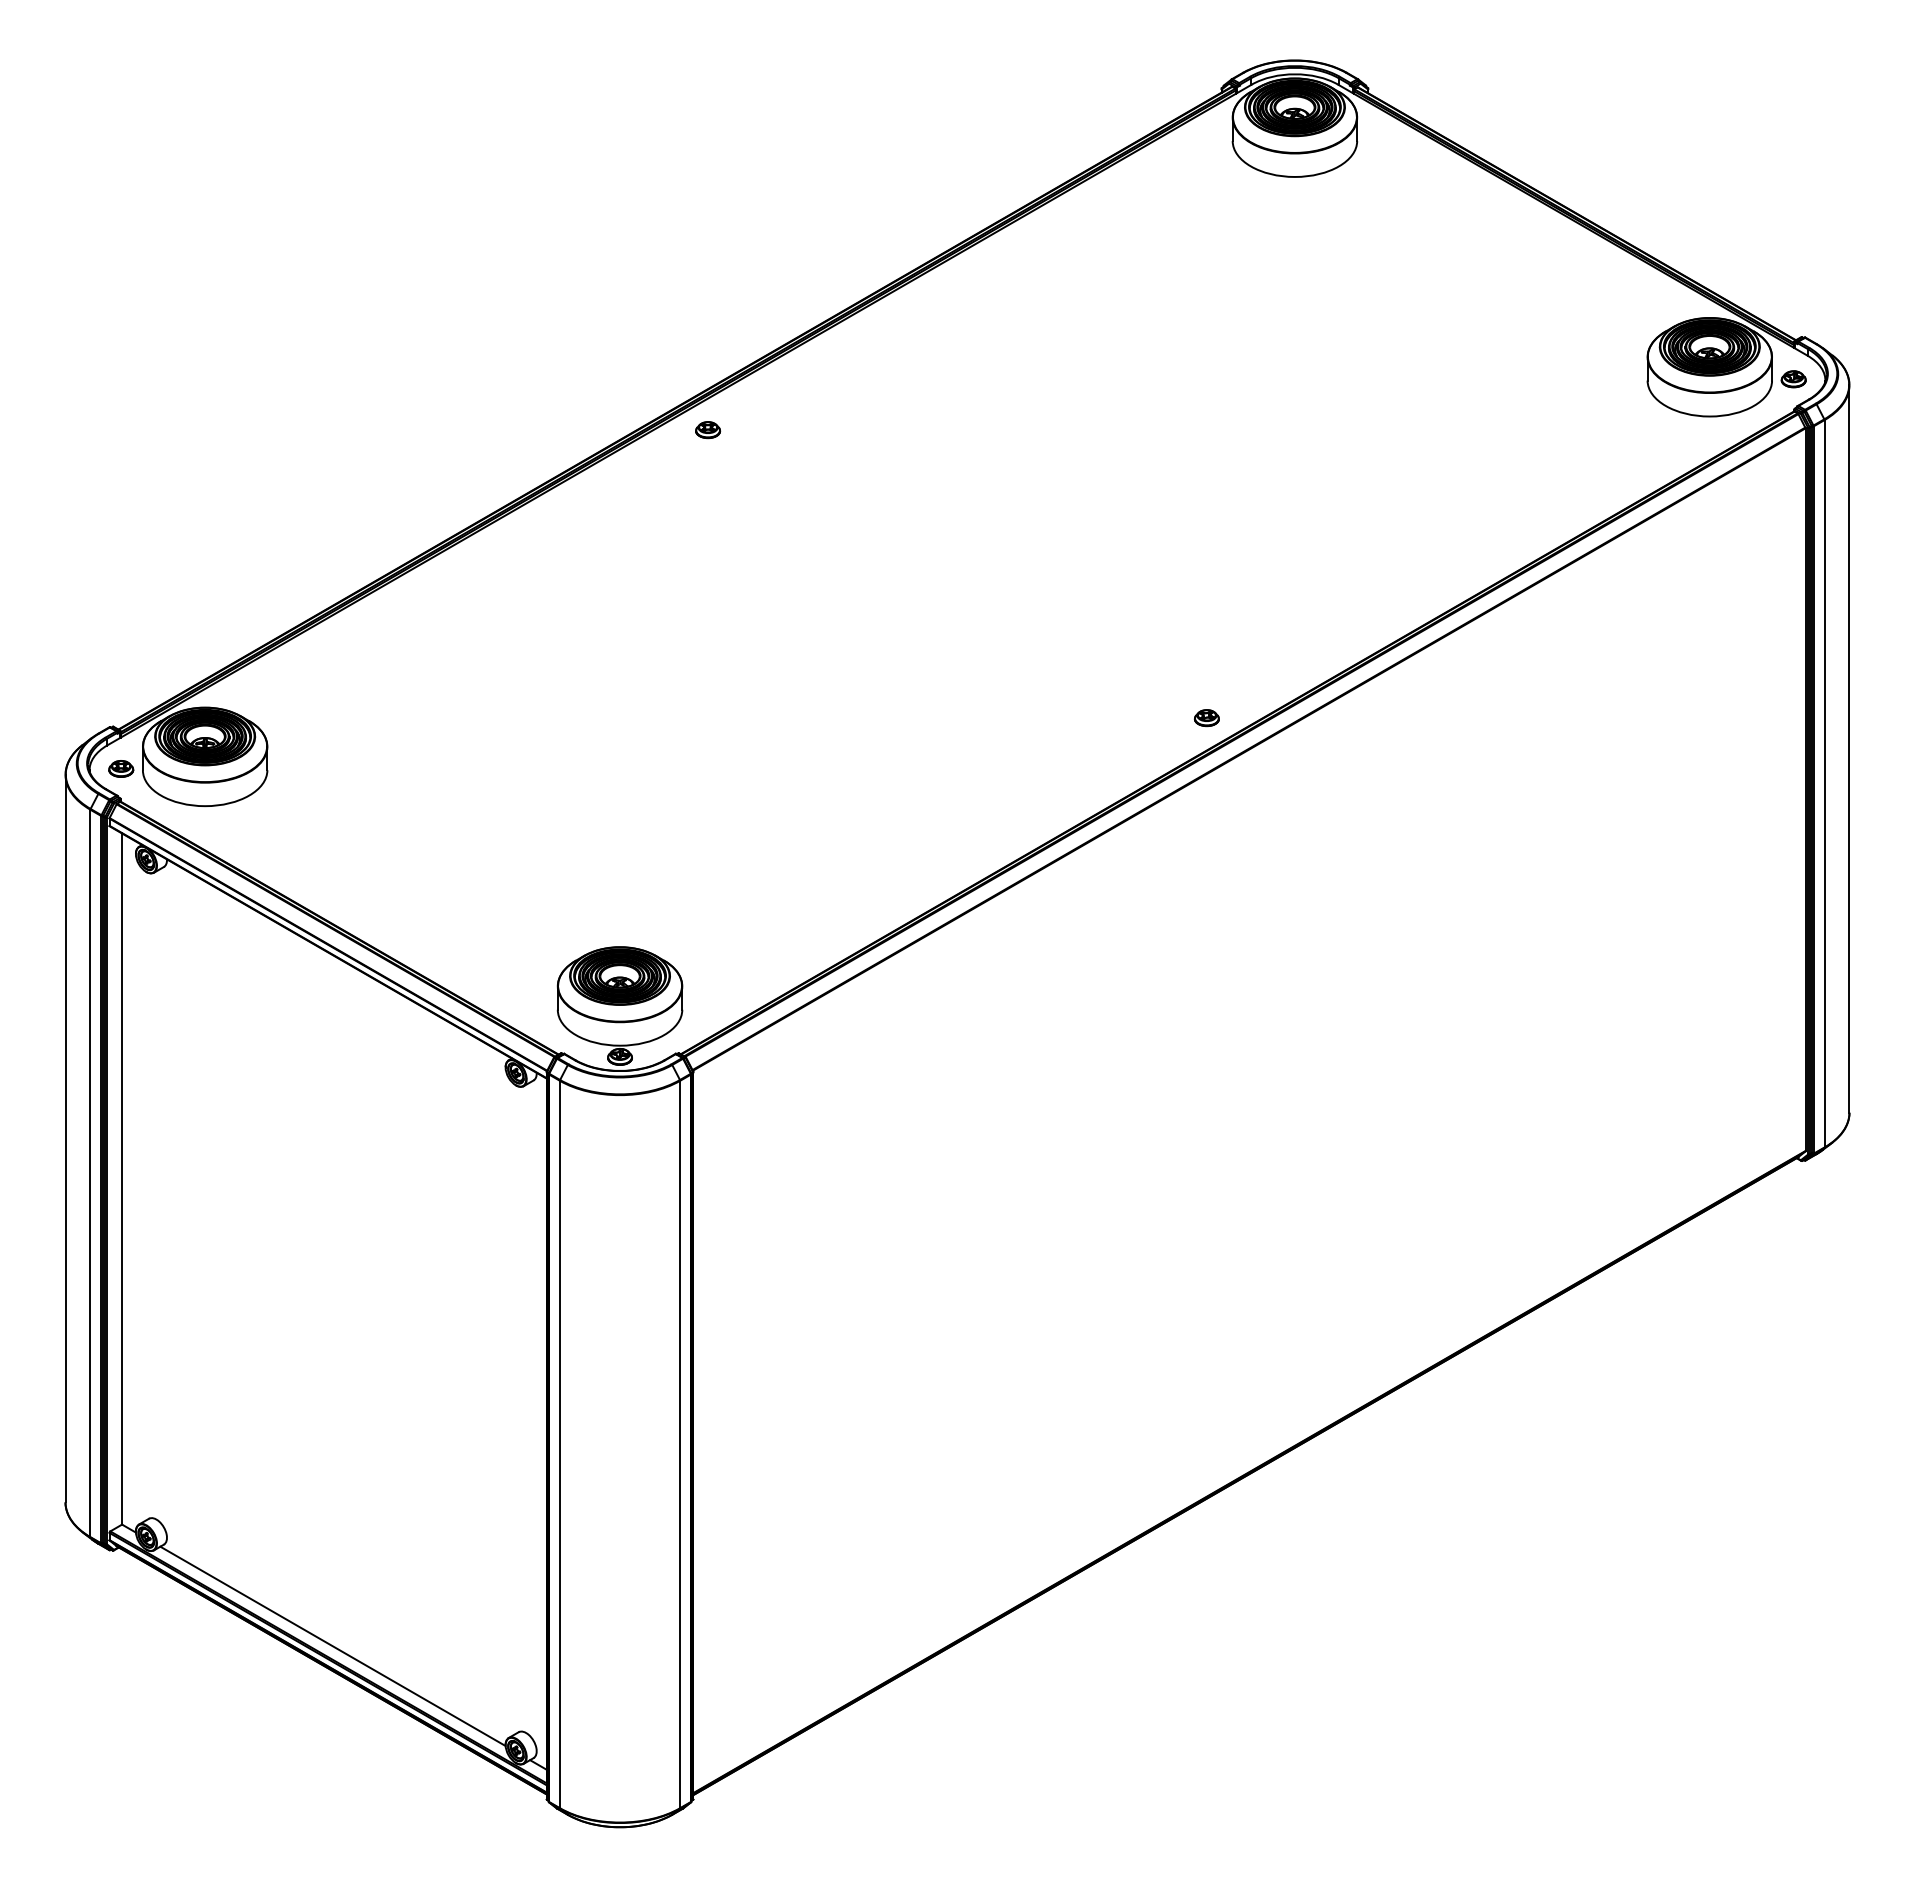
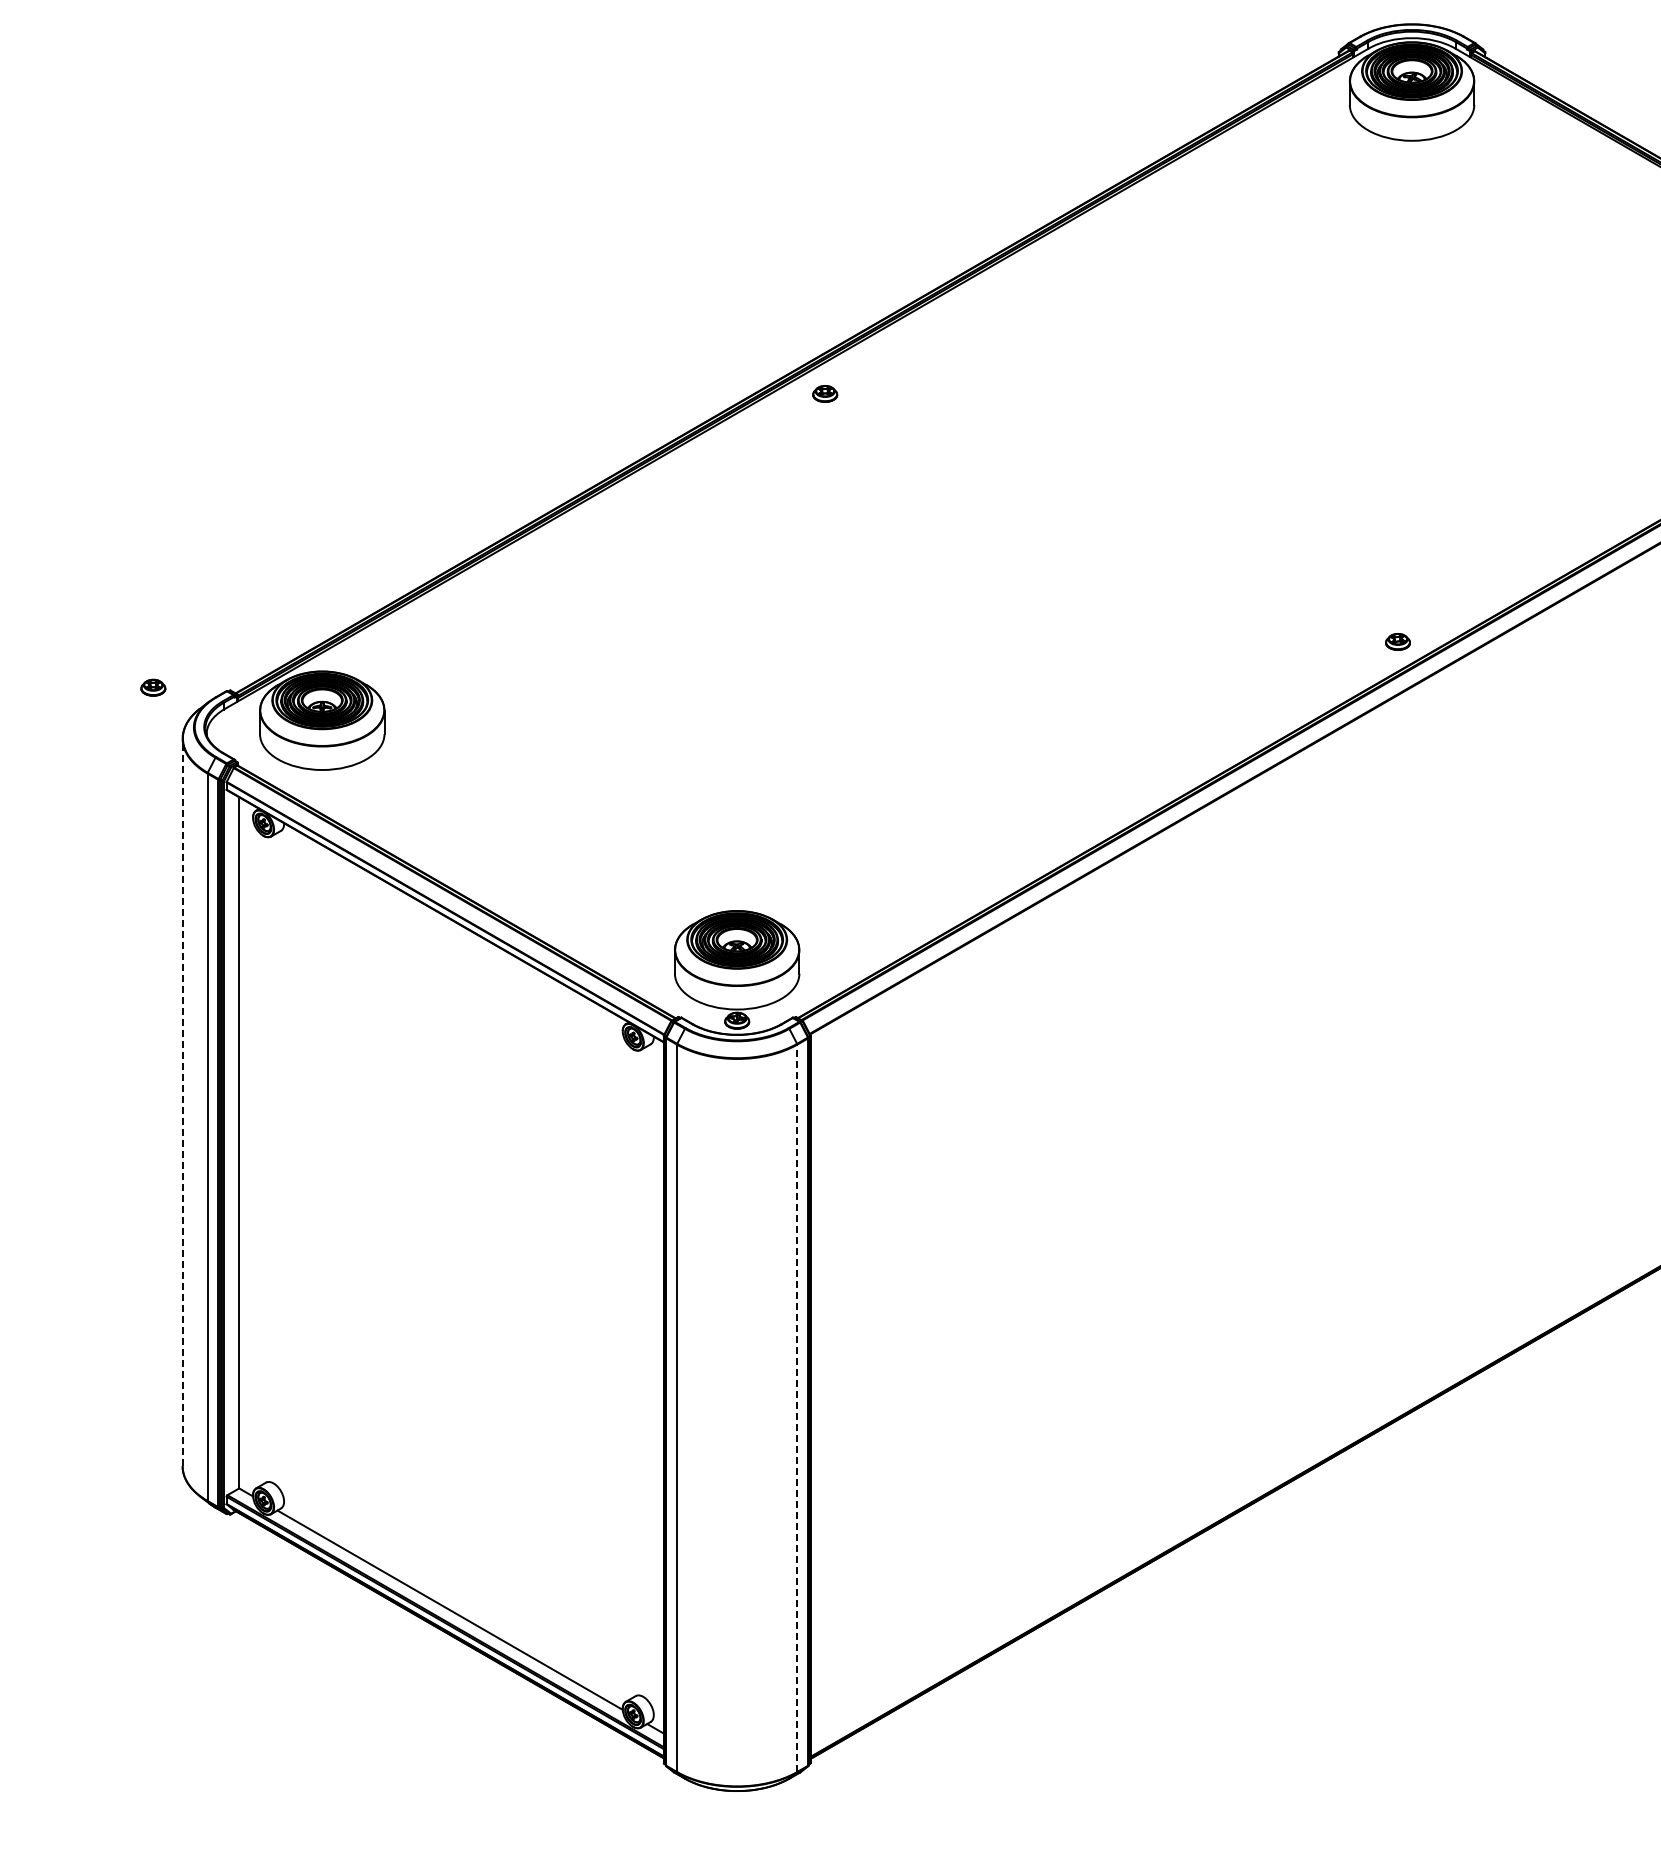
part: (1206, 718) -> (1397, 642), moved
part: (121, 768) -> (153, 687), moved
line: (65, 1138) -> (182, 1102), solid -> dashed
line: (680, 1444) -> (797, 1408), solid -> dashed

